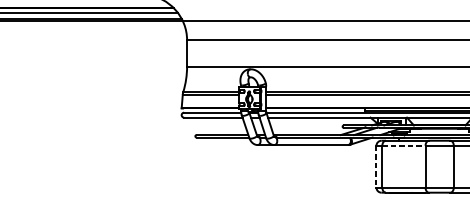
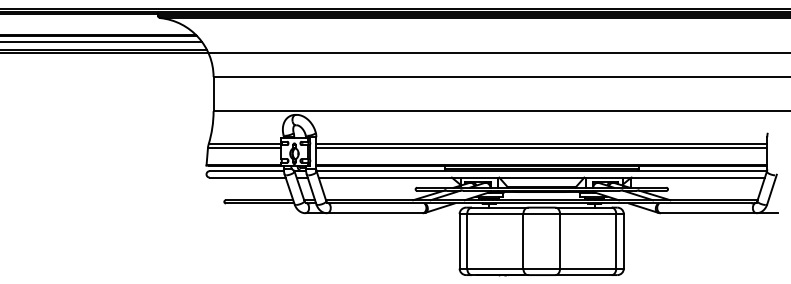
line: (404, 146) -> (495, 214), dashed -> solid
line: (376, 166) -> (459, 241), dashed -> solid

